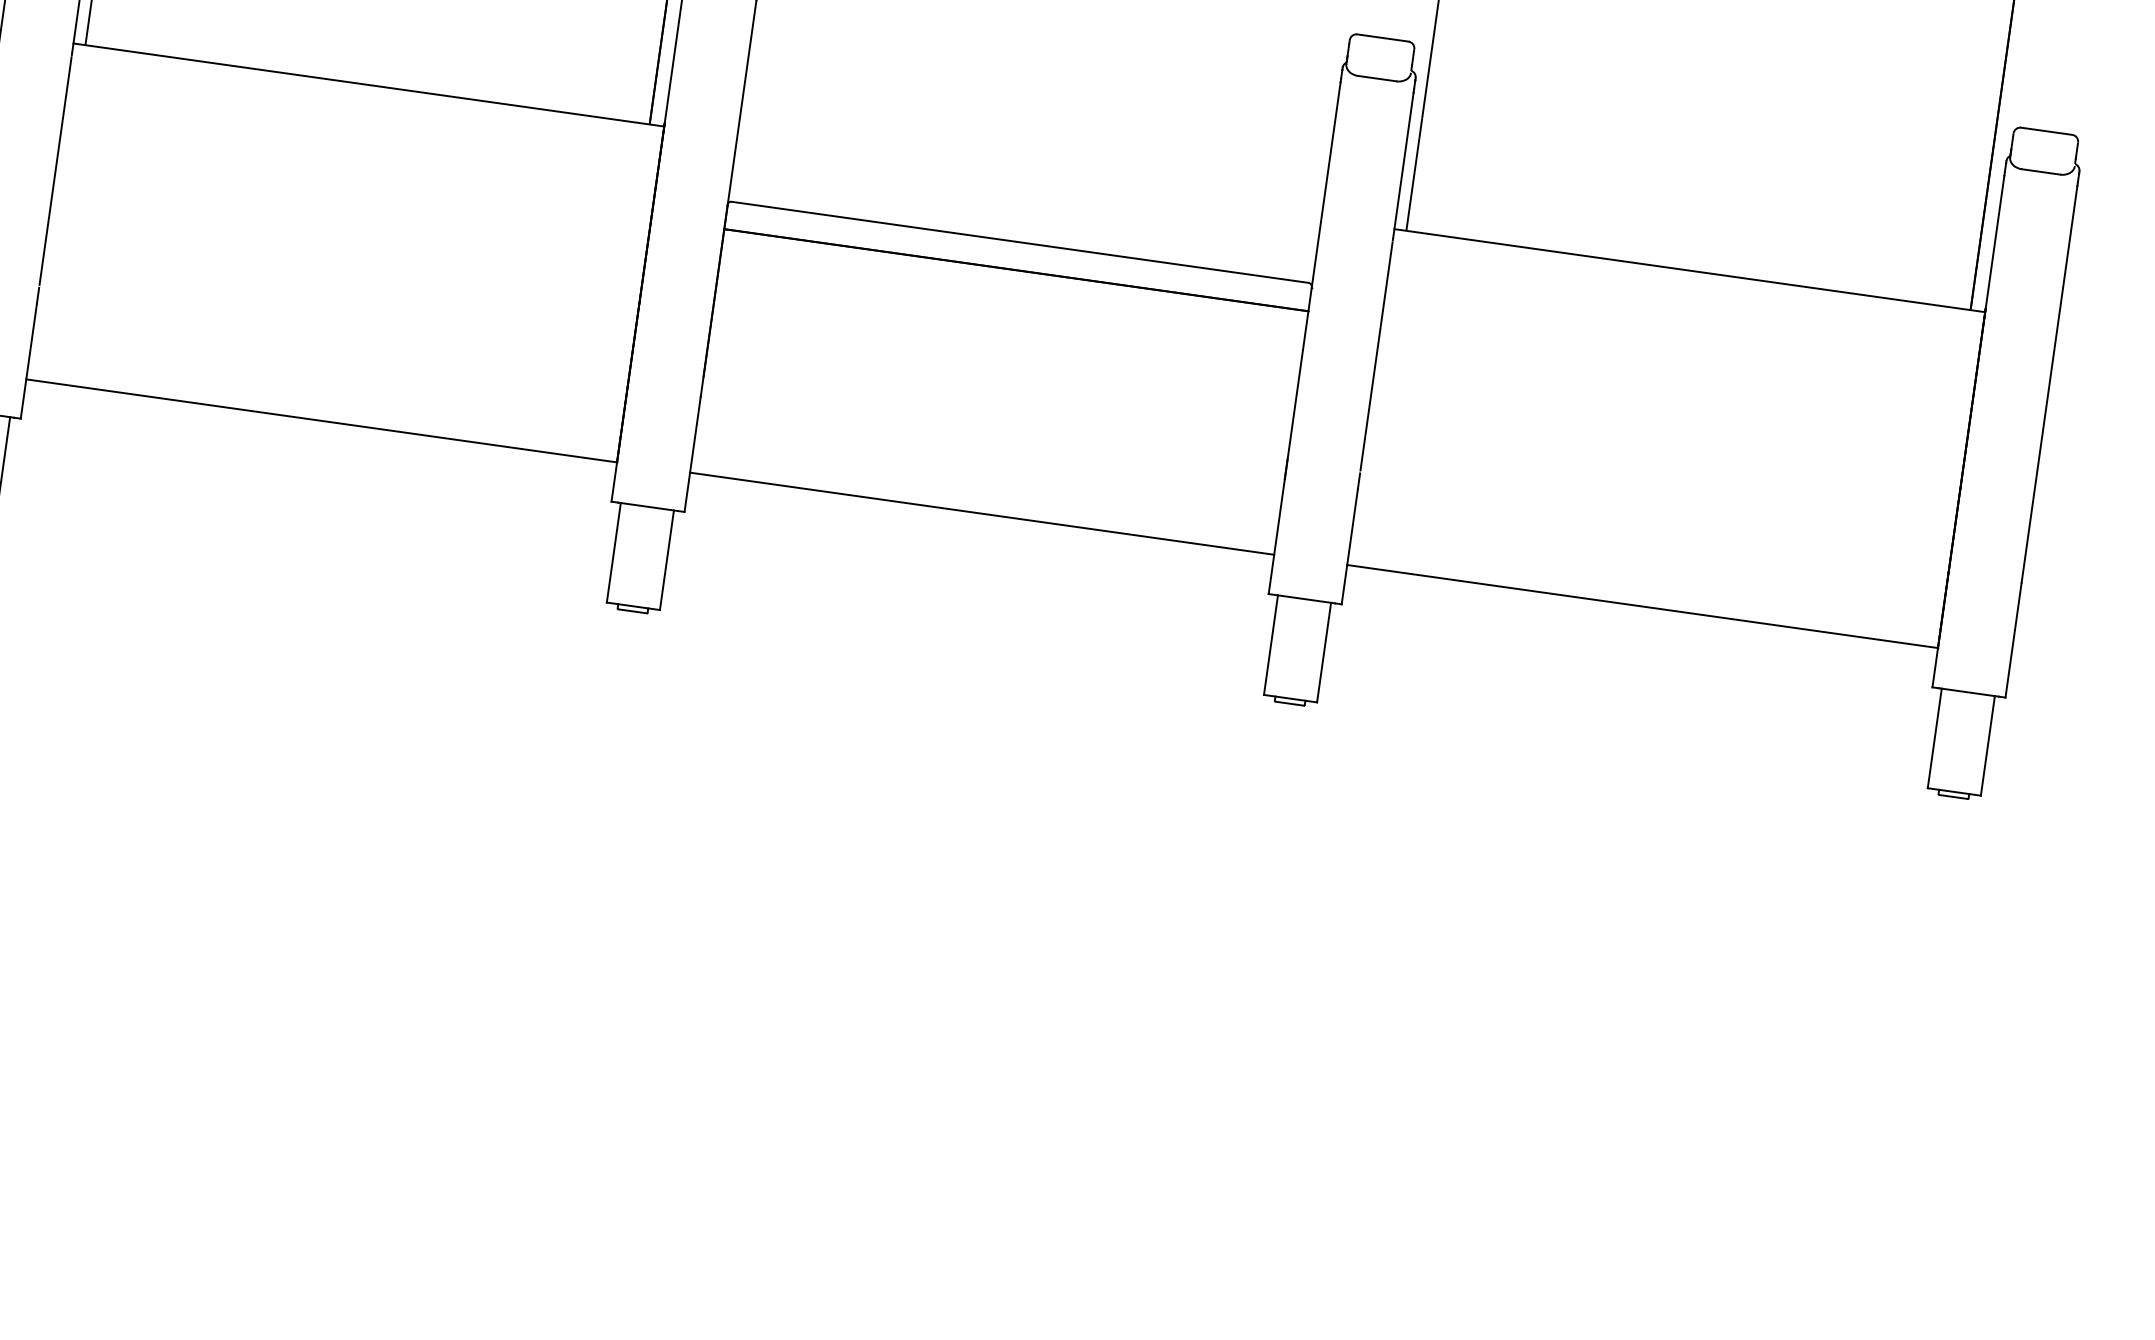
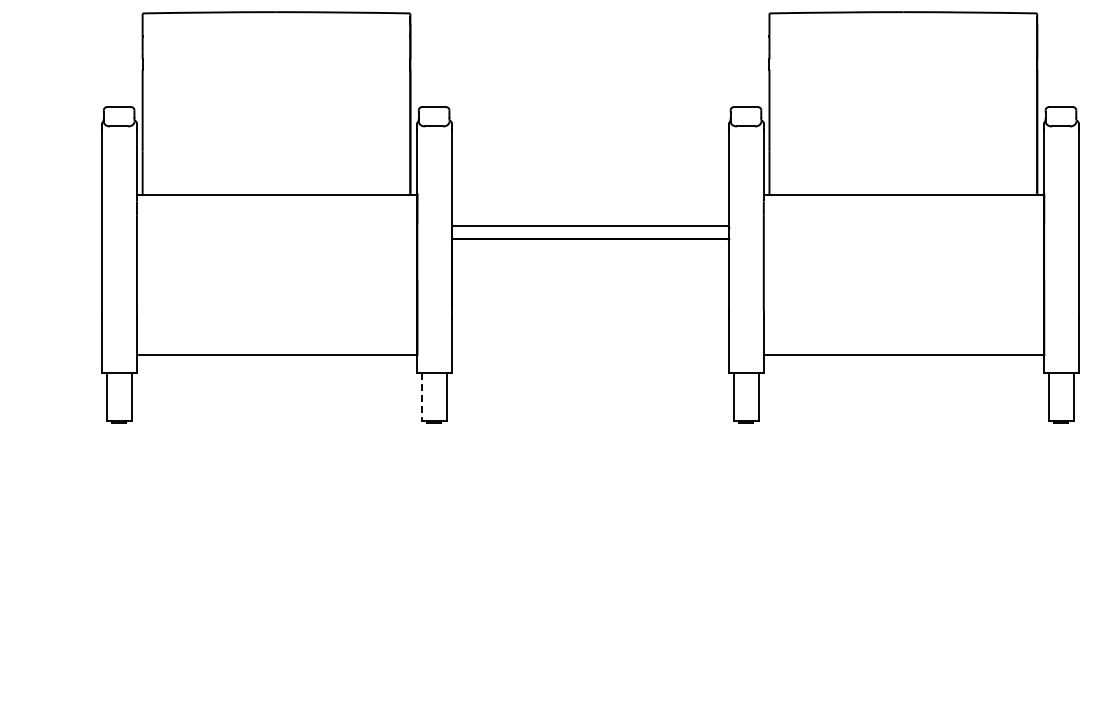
line: (982, 513) -> (590, 354), removed
line: (613, 553) -> (421, 397), solid -> dashed

